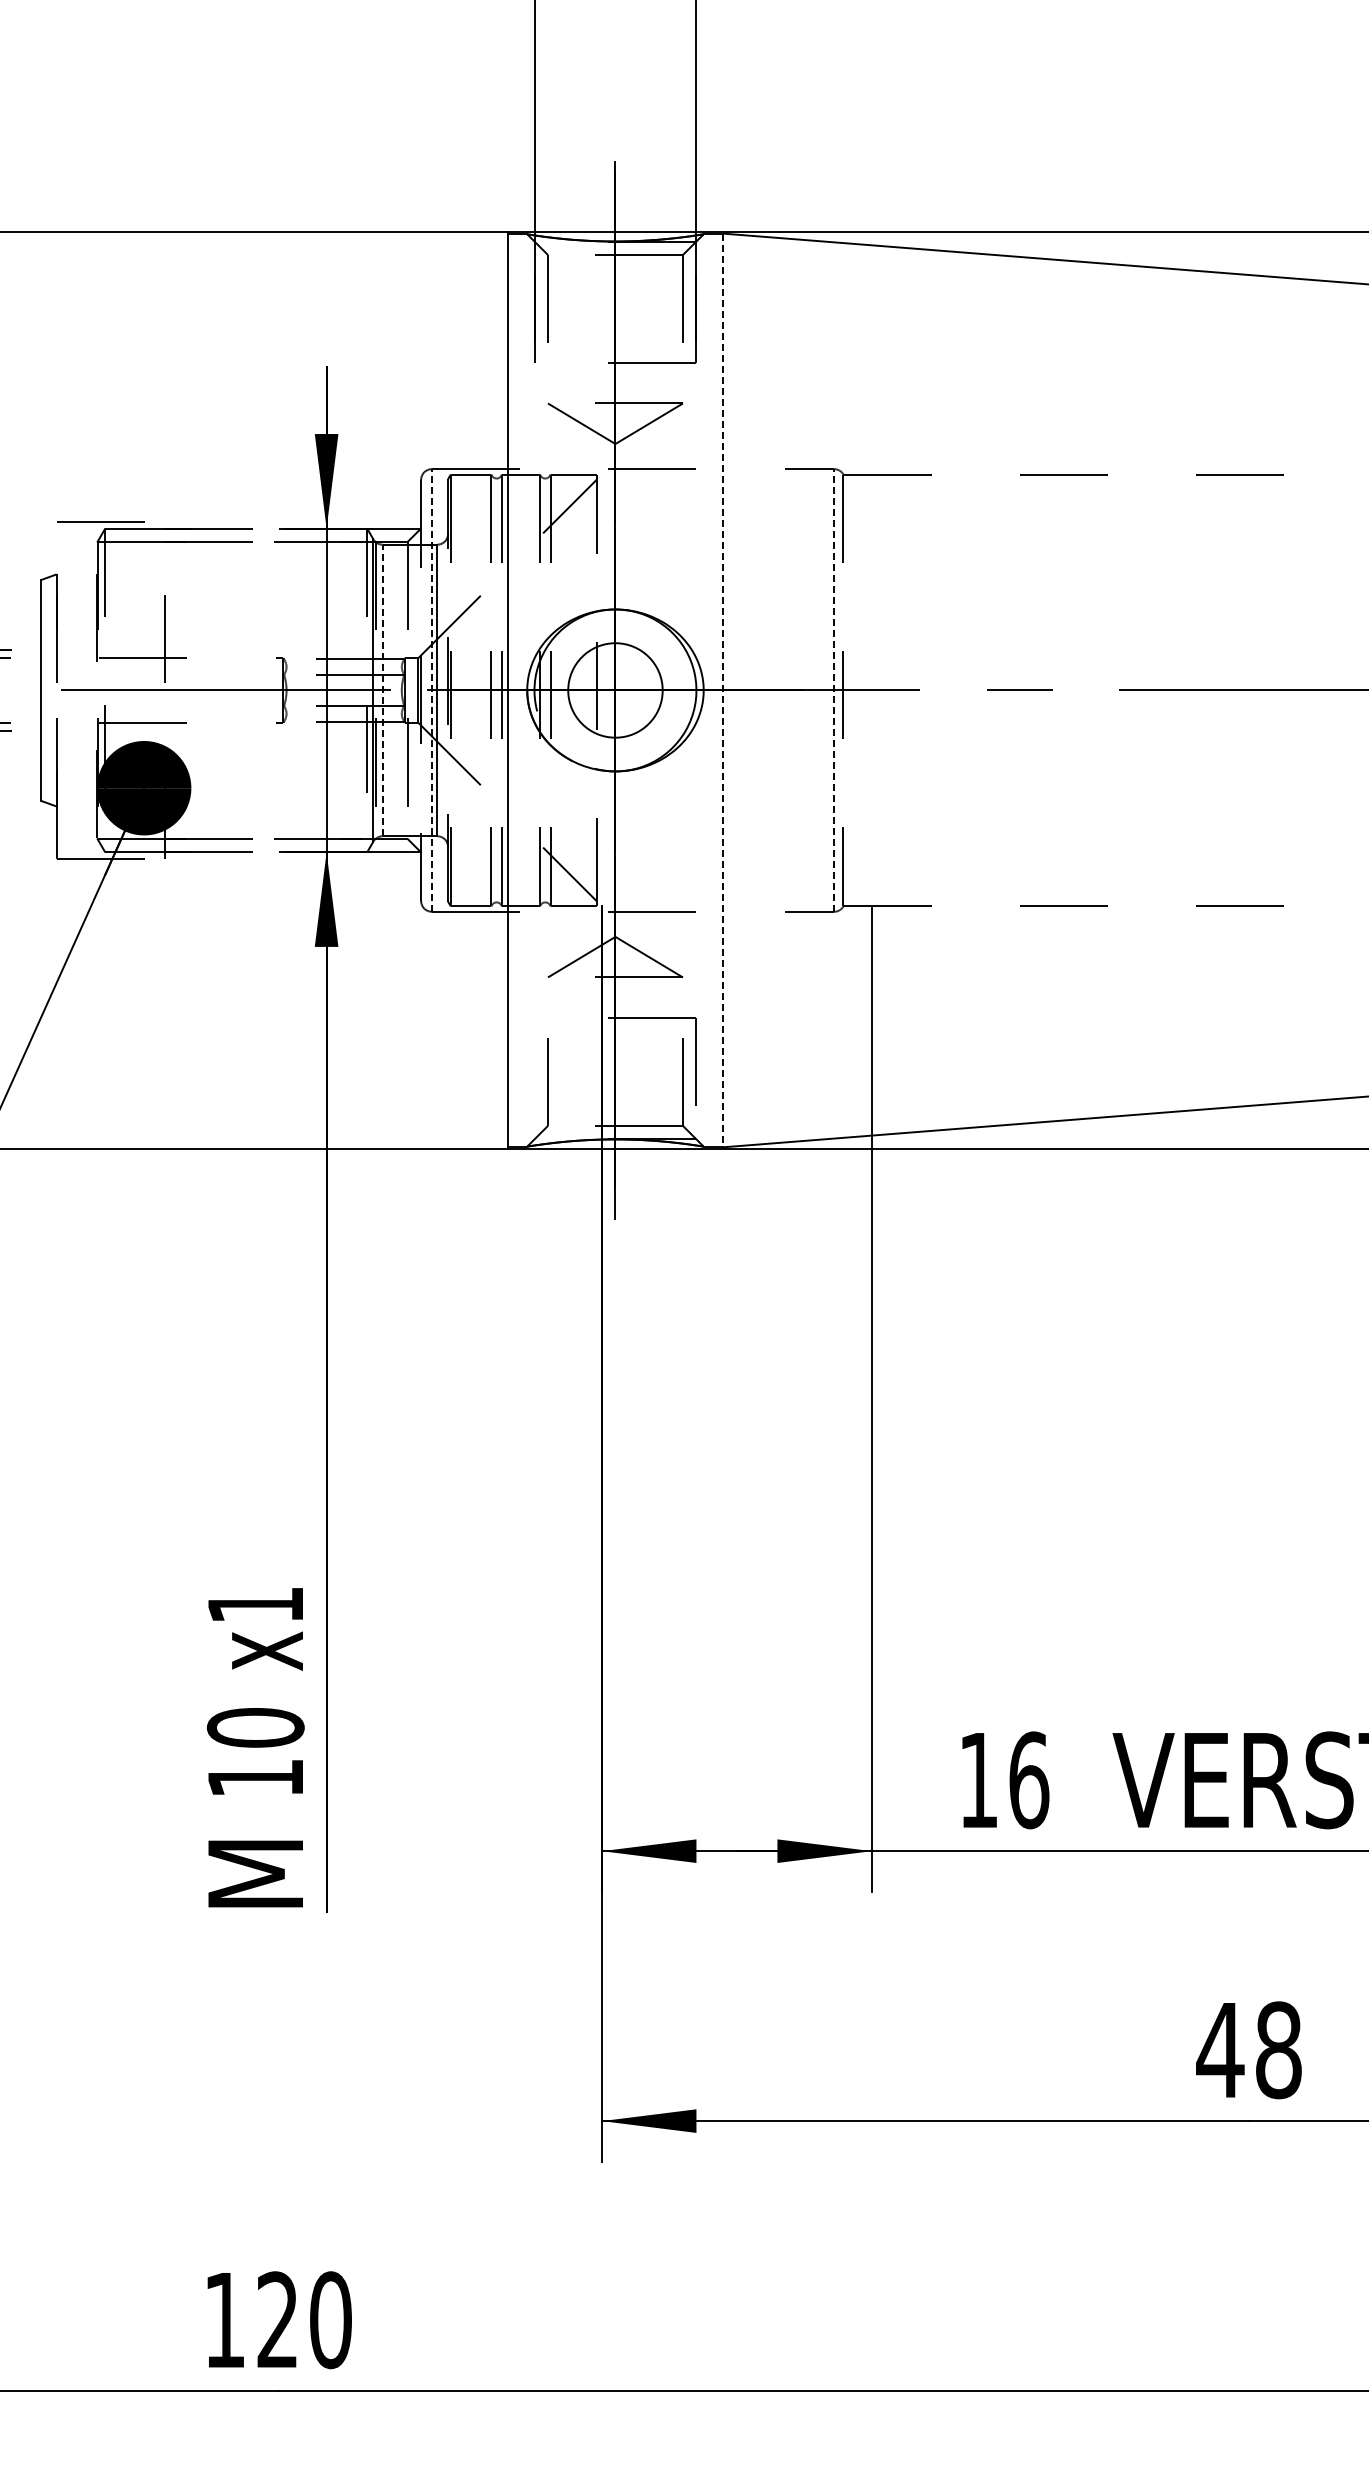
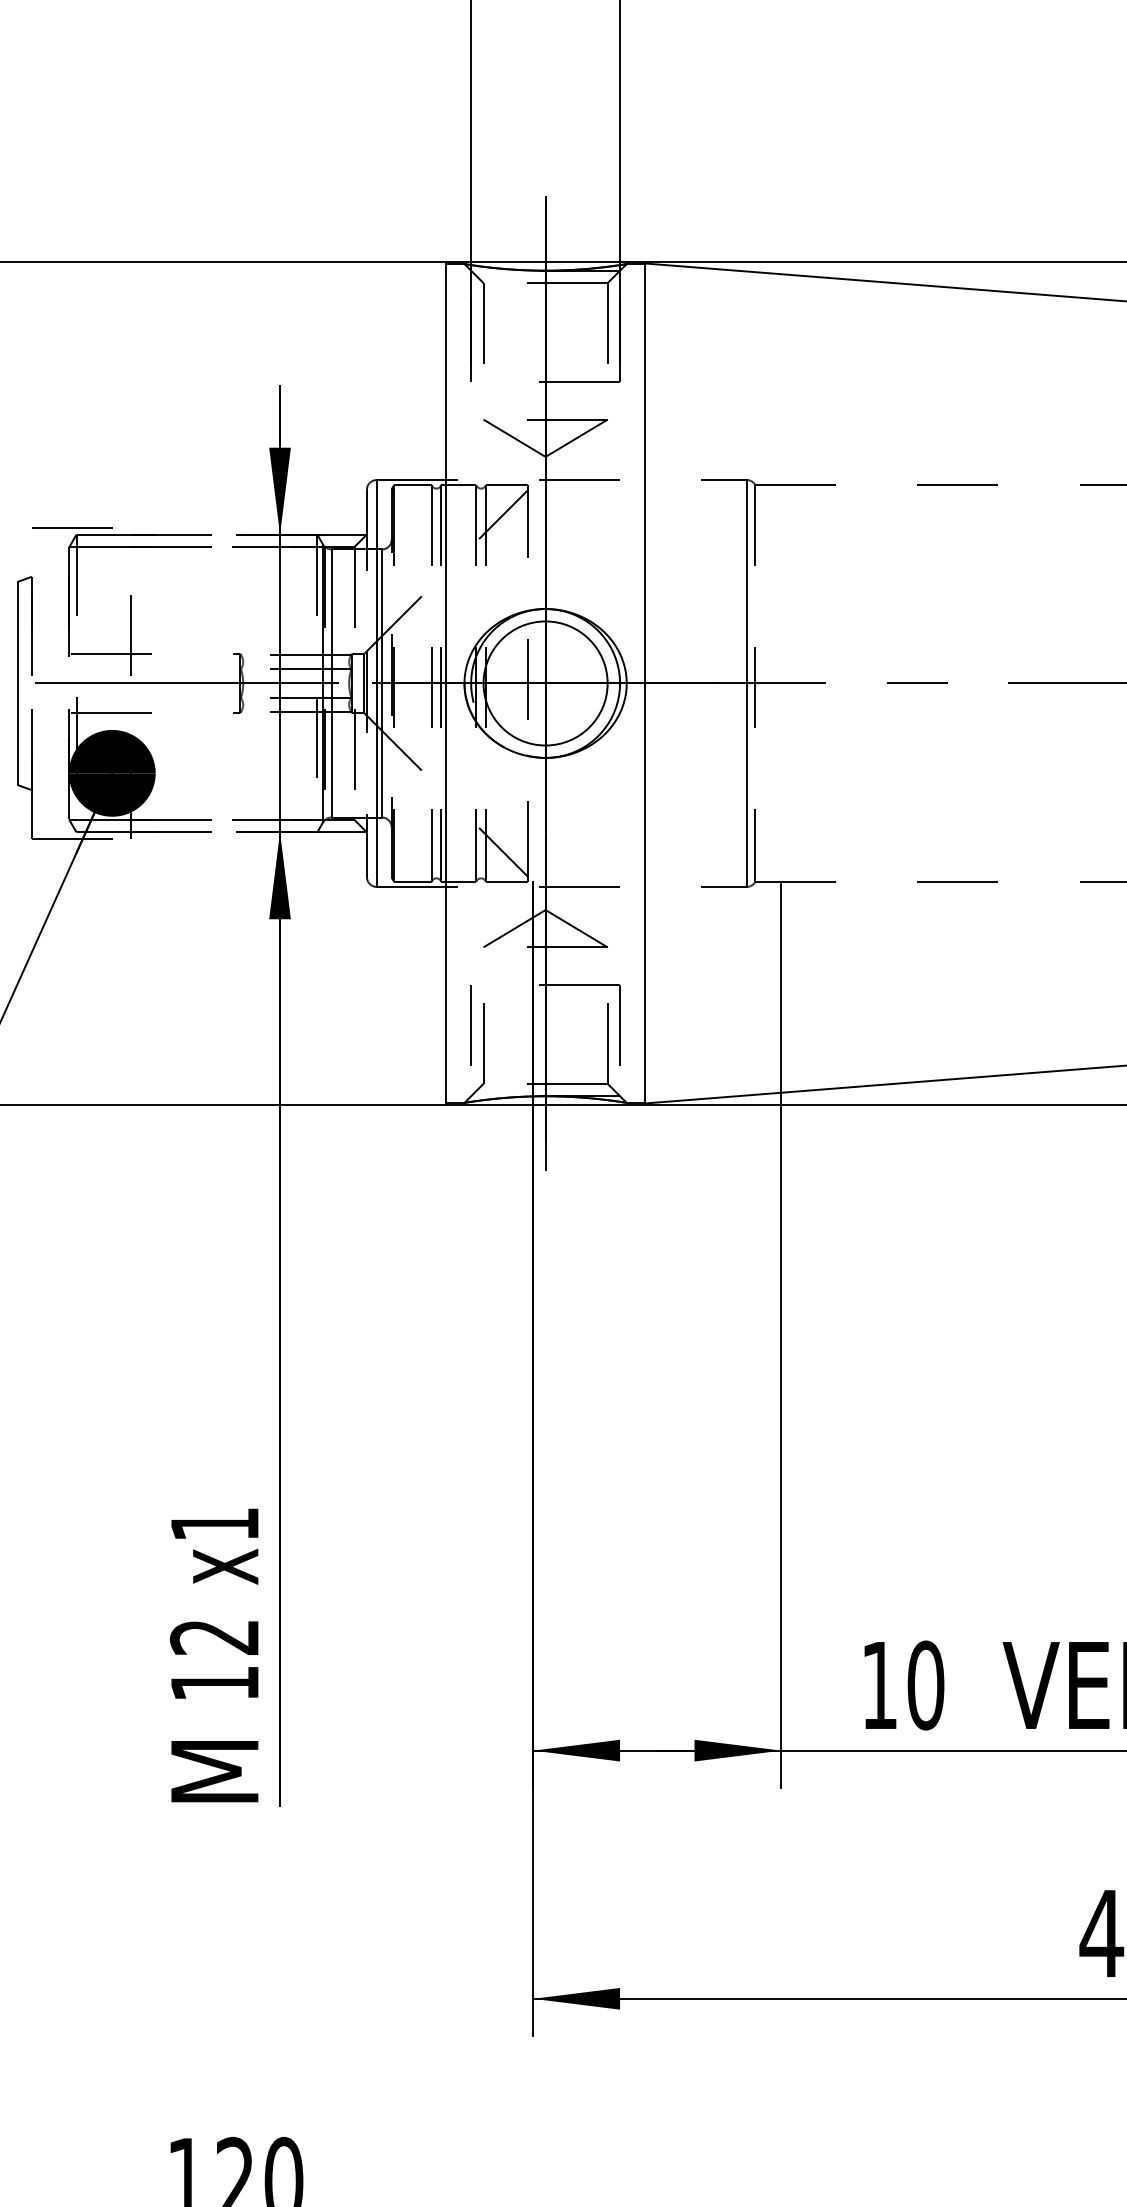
line: (431, 689) -> (376, 682), dashed -> solid
circle: (614, 689) -> (544, 682), size x1.43
line: (834, 689) -> (746, 682), dashed -> solid
line: (382, 690) -> (331, 683), dashed -> solid
line: (723, 690) -> (644, 683), dashed -> solid
line: (534, 1061) -> (471, 1024), added
text: (255, 1727) -> (214, 1636), 10 -> 12
text: (1029, 1780) -> (926, 1685), 16 -> 10

